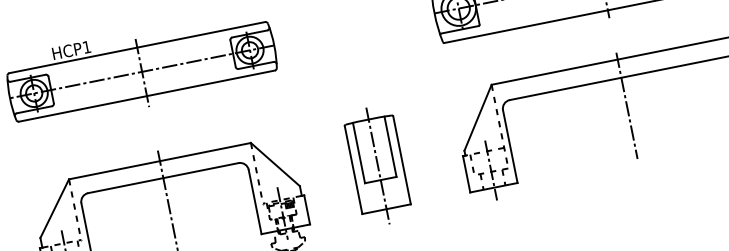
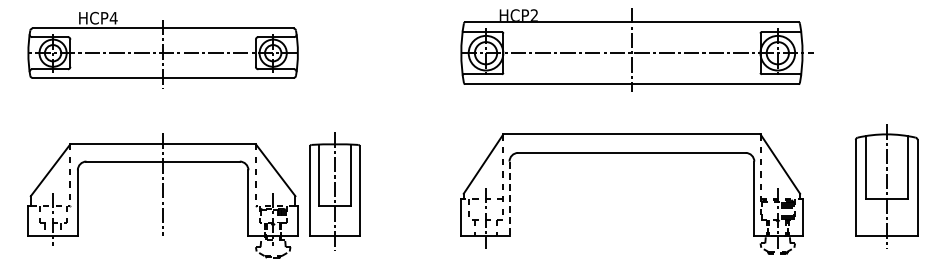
text: (86, 47) -> (113, 18), HCP1 -> HCP4
line: (626, 105) -> (631, 181), removed
line: (510, 147) -> (509, 199), solid -> dashed
part: (377, 165) -> (334, 191), moved

